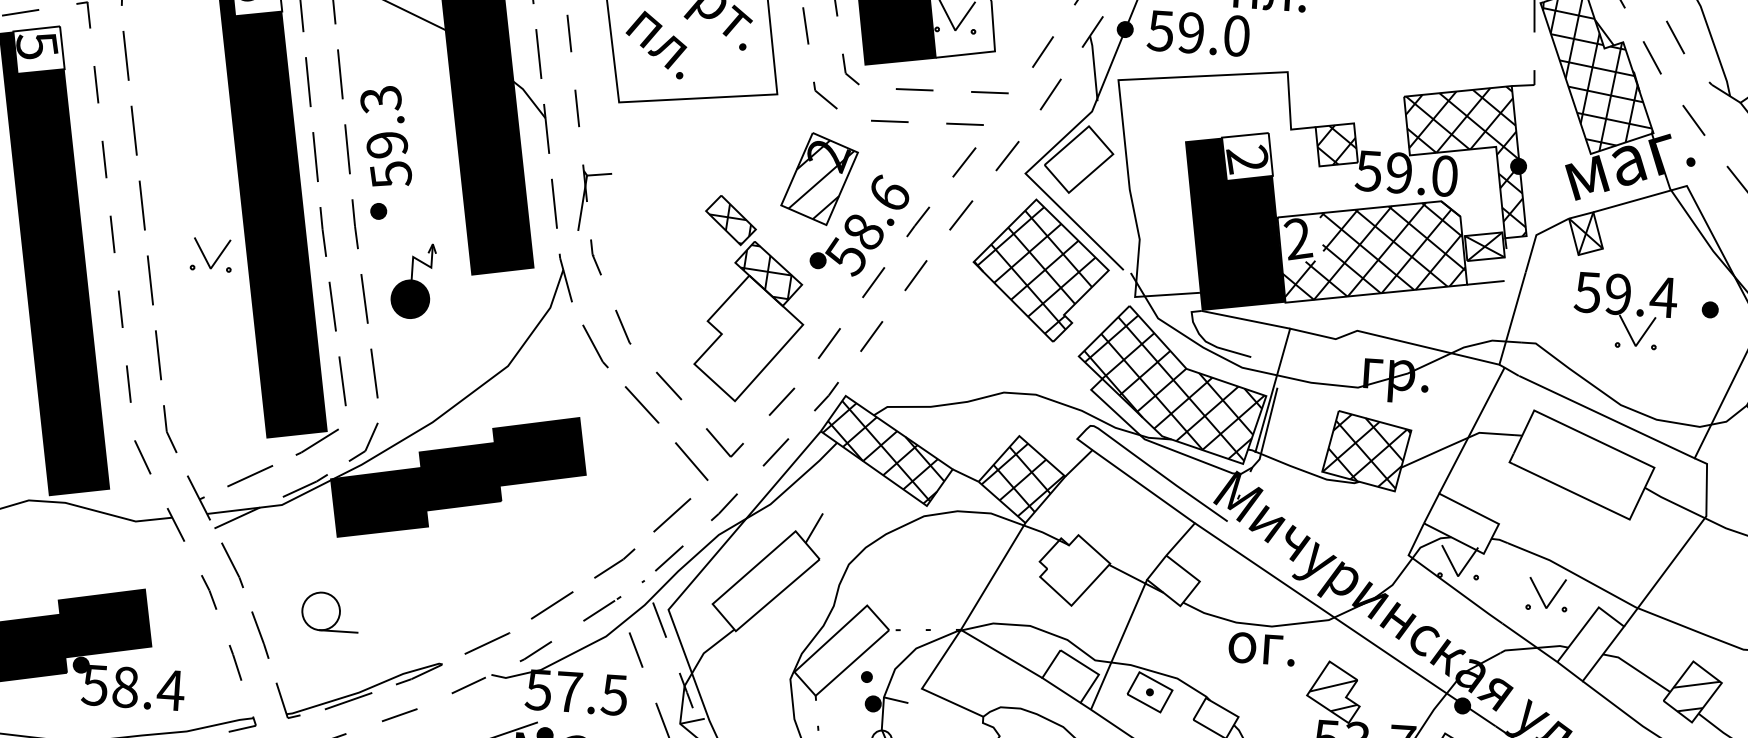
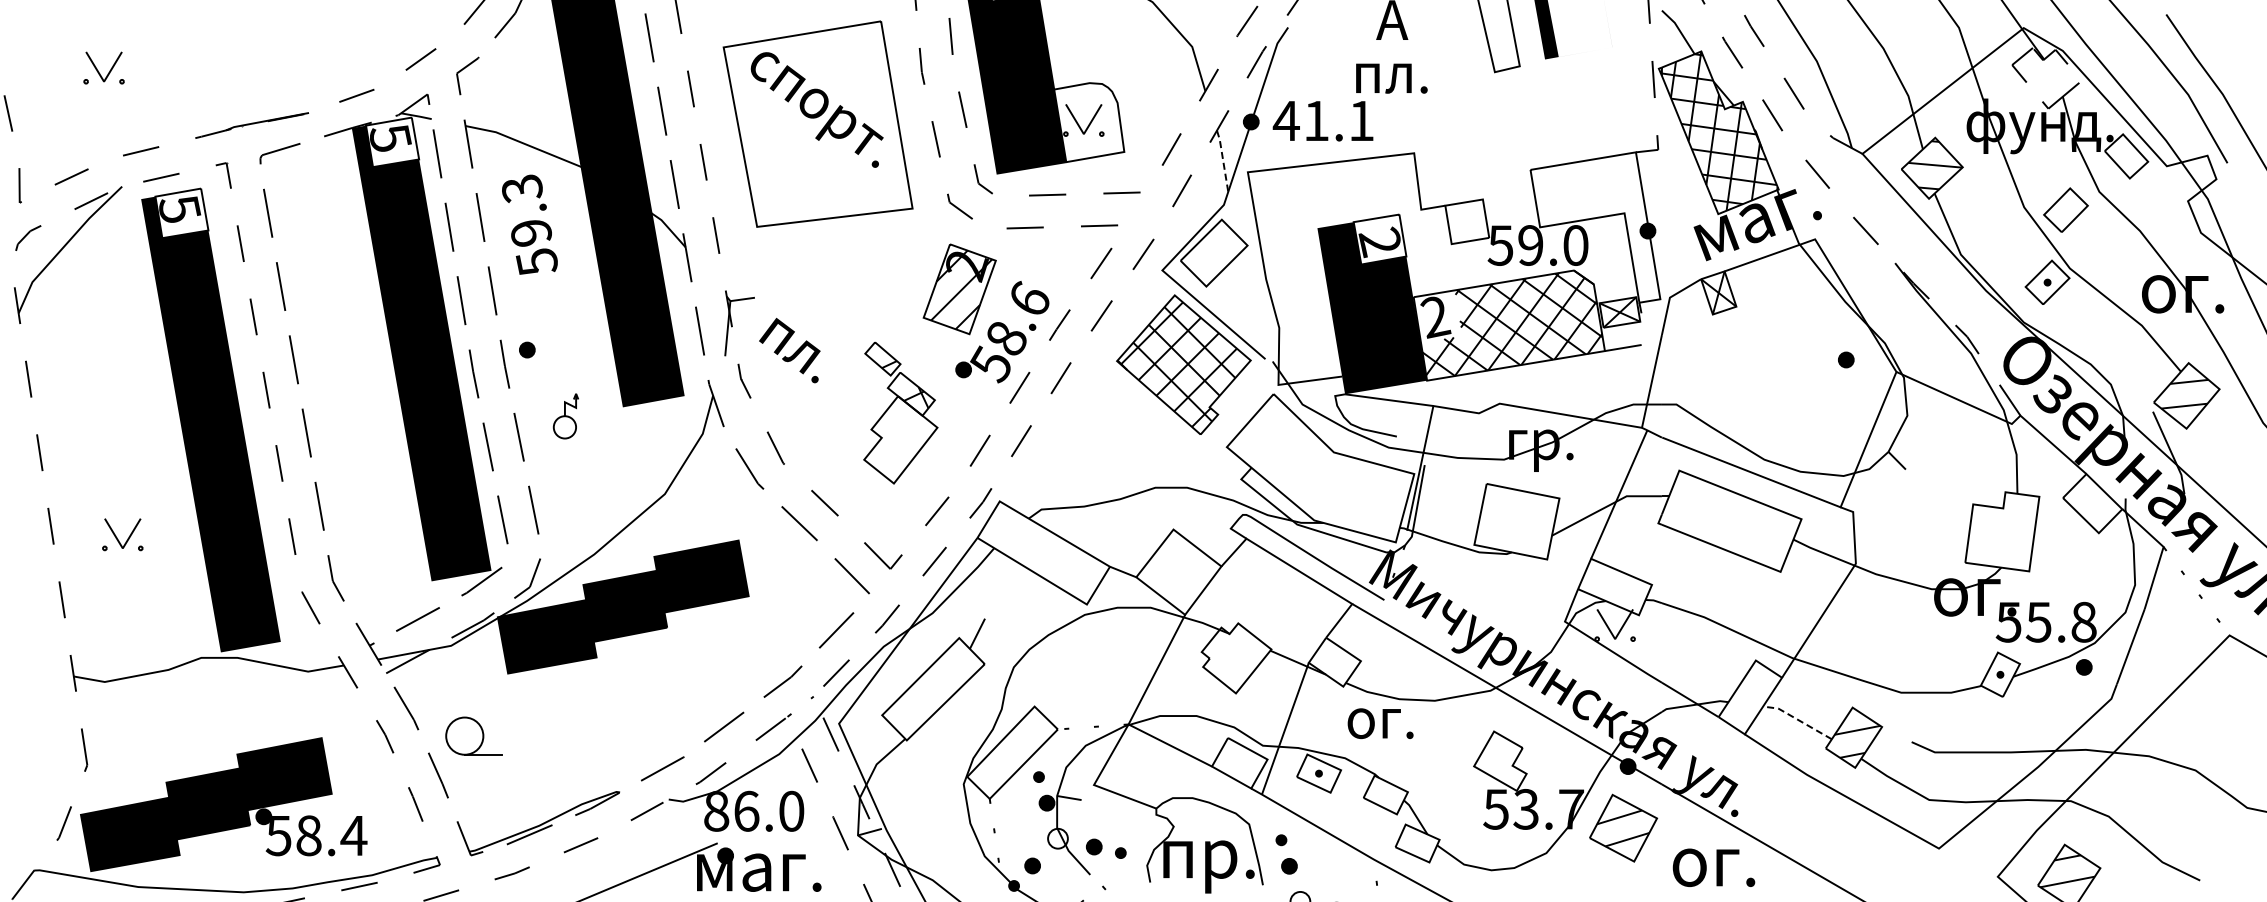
text: (1198, 32) -> (1323, 120), 59.0 -> 41.1
text: (655, 44) -> (789, 350), moved
line: (1094, 68) -> (1223, 162), solid -> dashed
text: (385, 136) -> (529, 224), moved
hatch: (1336, 144) -> (1467, 221), removed
hatch: (1465, 158) -> (1595, 226), removed
part: (205, 256) -> (359, 405), removed
part: (412, 281) -> (565, 416), size x0.6
part: (751, 299) -> (900, 412), size x0.7
part: (1625, 310) -> (1762, 366), removed
hatch: (1172, 386) -> (1321, 470), removed
hatch: (1366, 450) -> (1516, 521), removed
hatch: (883, 452) -> (1040, 554), removed
hatch: (1022, 479) -> (1179, 572), removed
part: (1546, 593) -> (1703, 650), removed
part: (330, 611) -> (473, 735), moved
text: (1261, 648) -> (1380, 723), moved
line: (1636, 669) -> (1797, 719), solid -> dashed
hatch: (1334, 687) -> (1500, 756), removed
text: (576, 691) -> (753, 810), 57.5 -> 86.0

